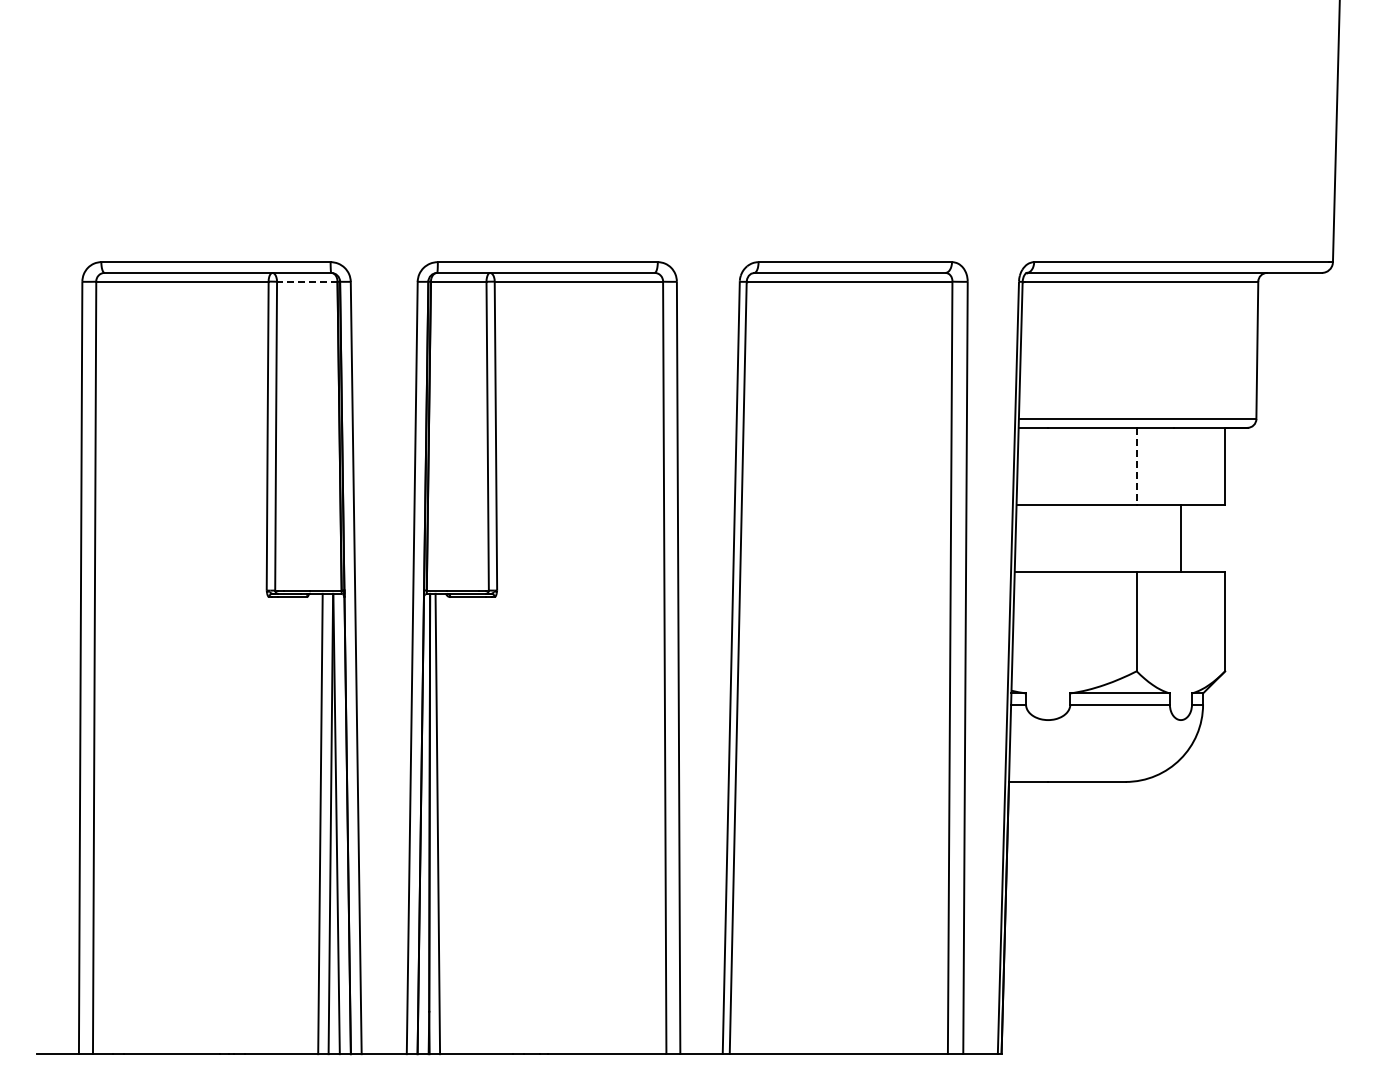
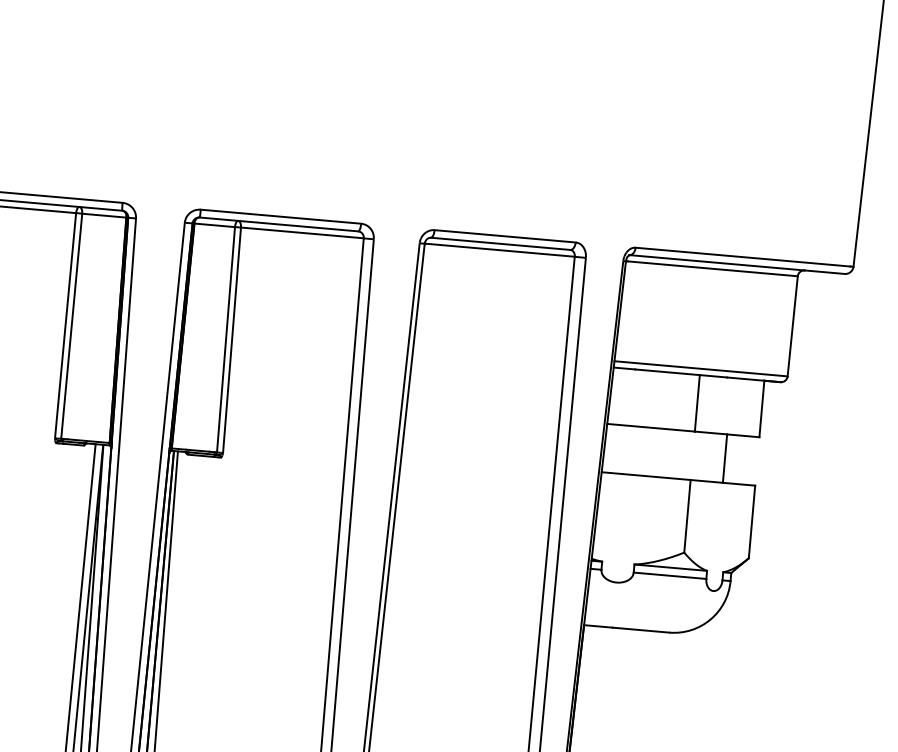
line: (306, 281) -> (103, 215), dashed -> solid
line: (1136, 466) -> (697, 403), dashed -> solid

